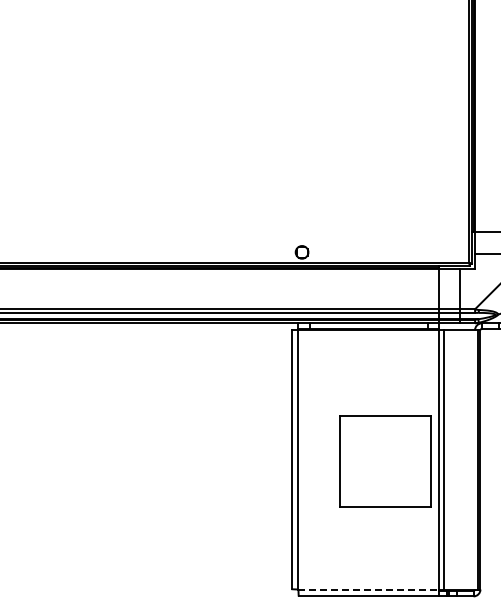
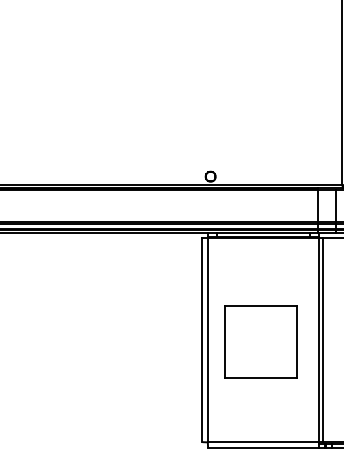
part: (385, 461) -> (260, 341), moved
line: (369, 589) -> (263, 442), dashed -> solid

